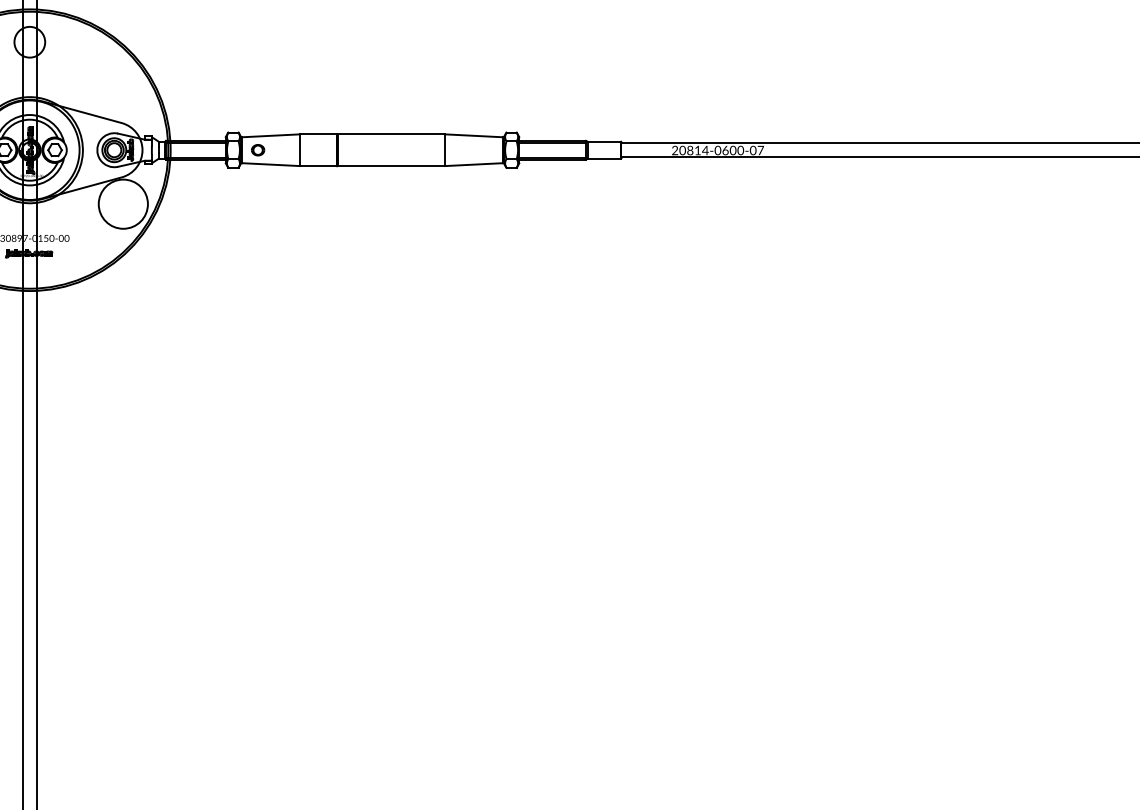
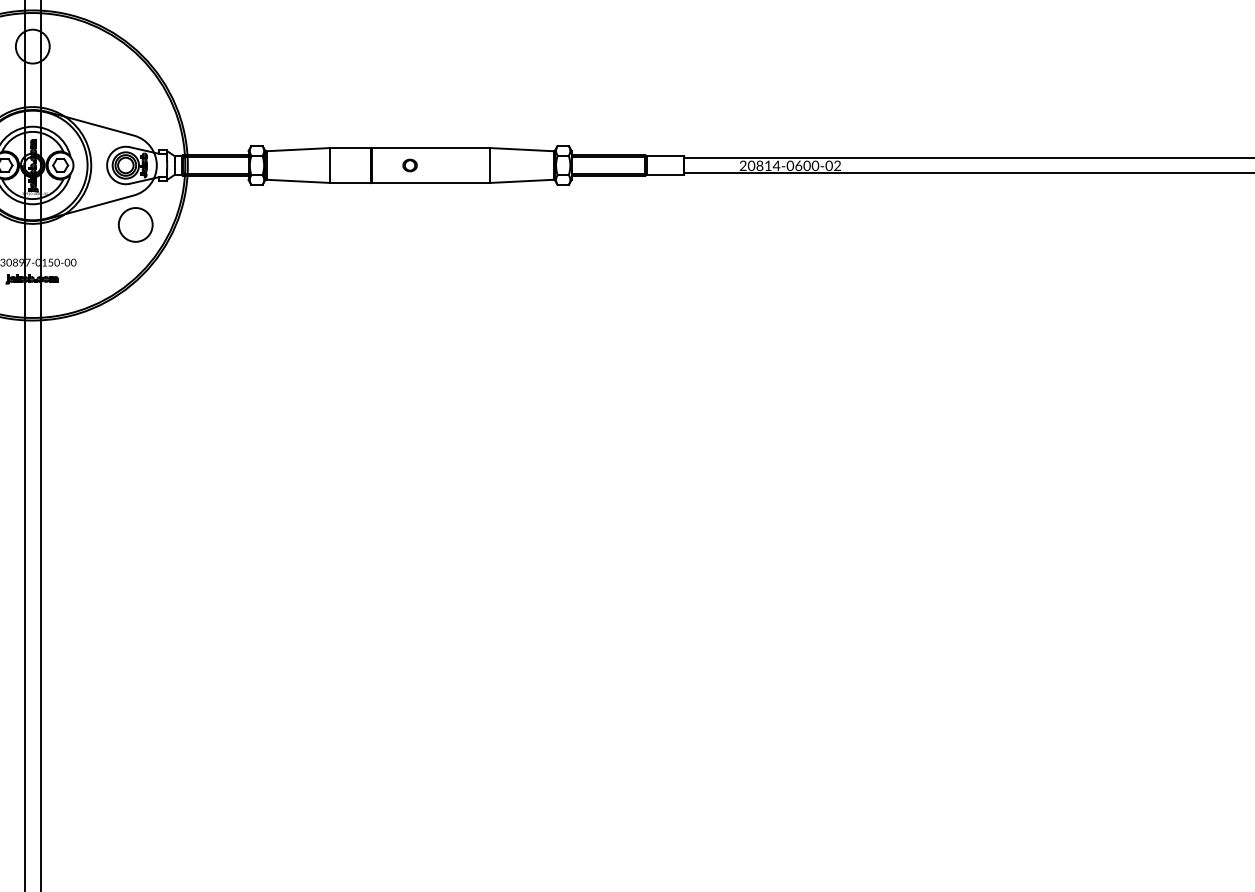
part: (257, 150) -> (409, 165), moved
text: (760, 150) -> (837, 165), 20814-0600-07 -> 20814-0600-02
circle: (123, 203) -> (135, 224), size x0.62

